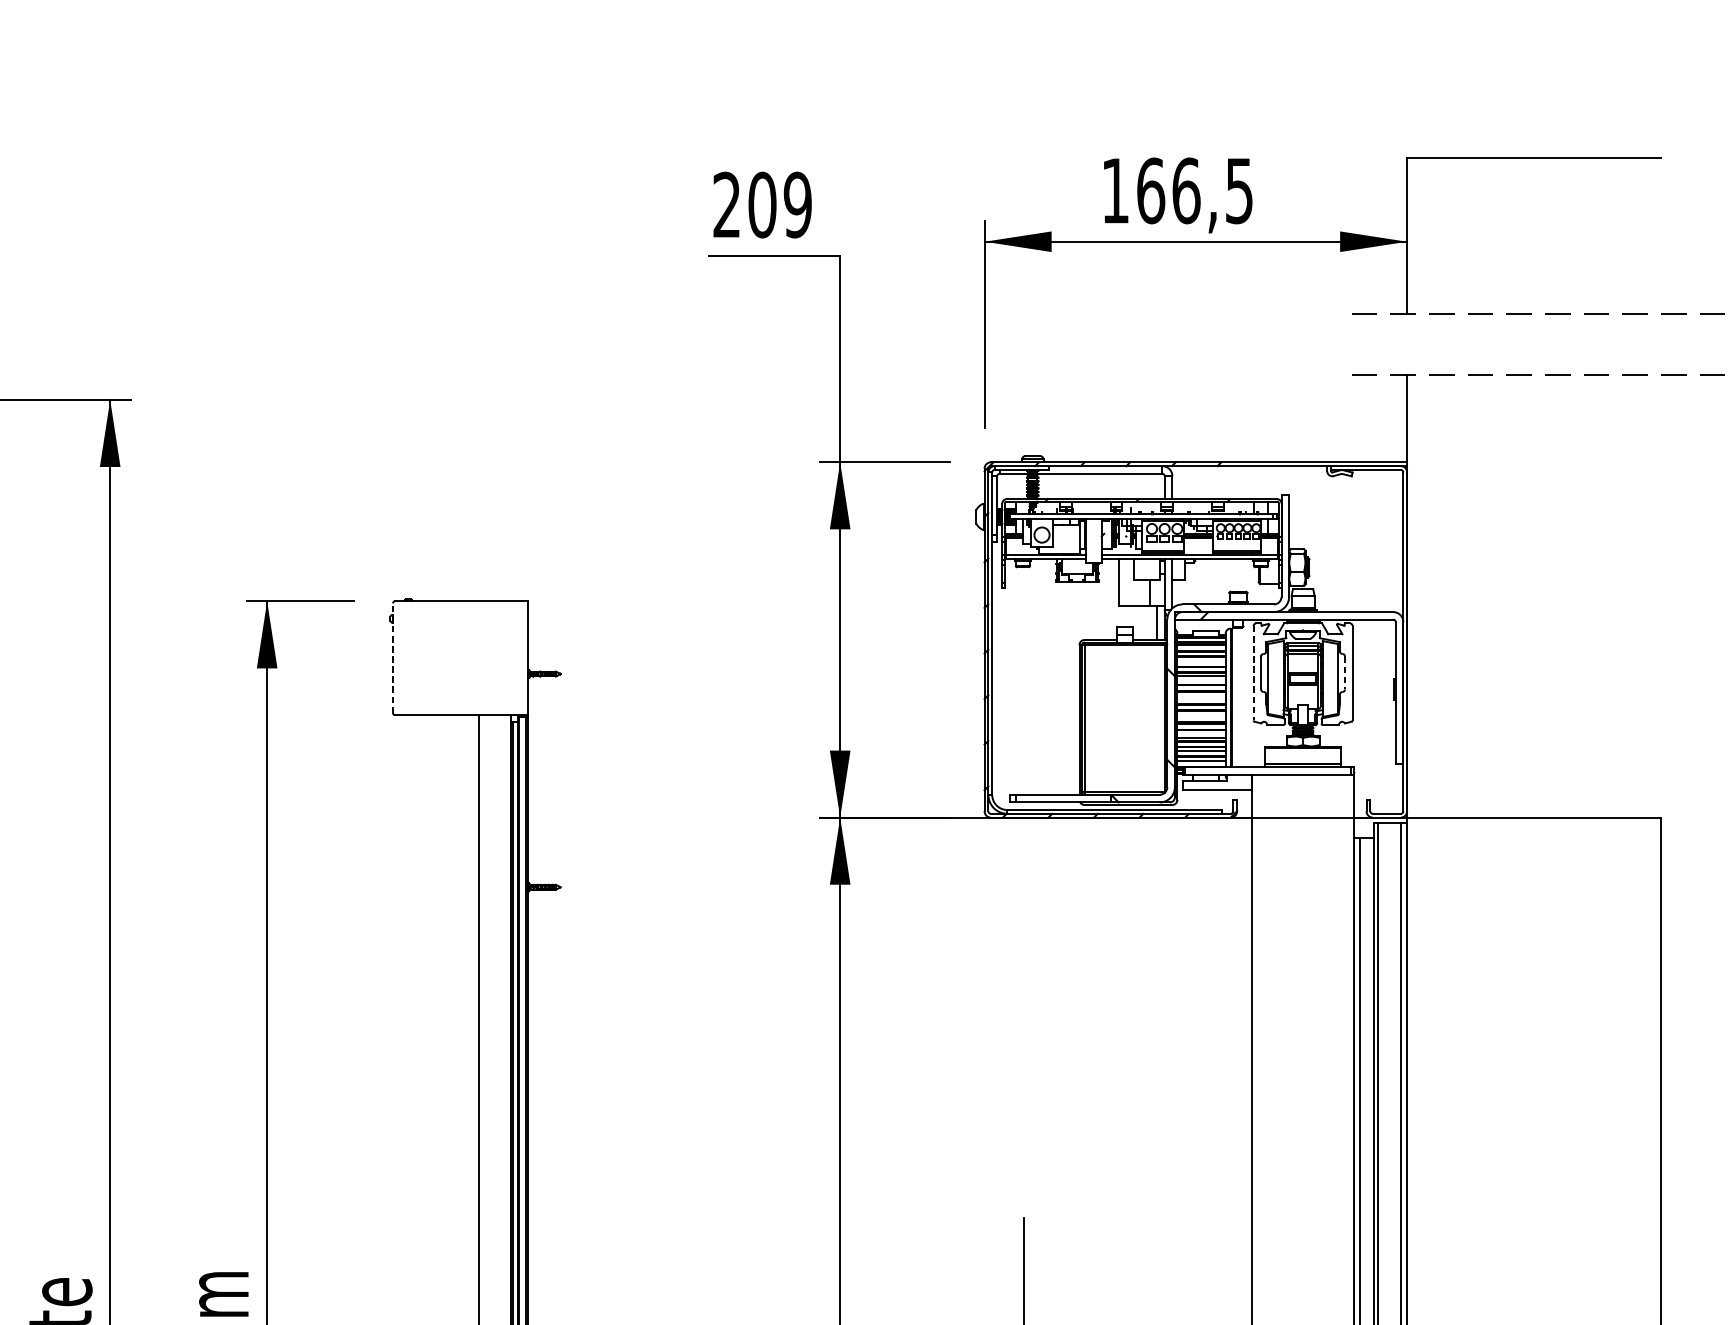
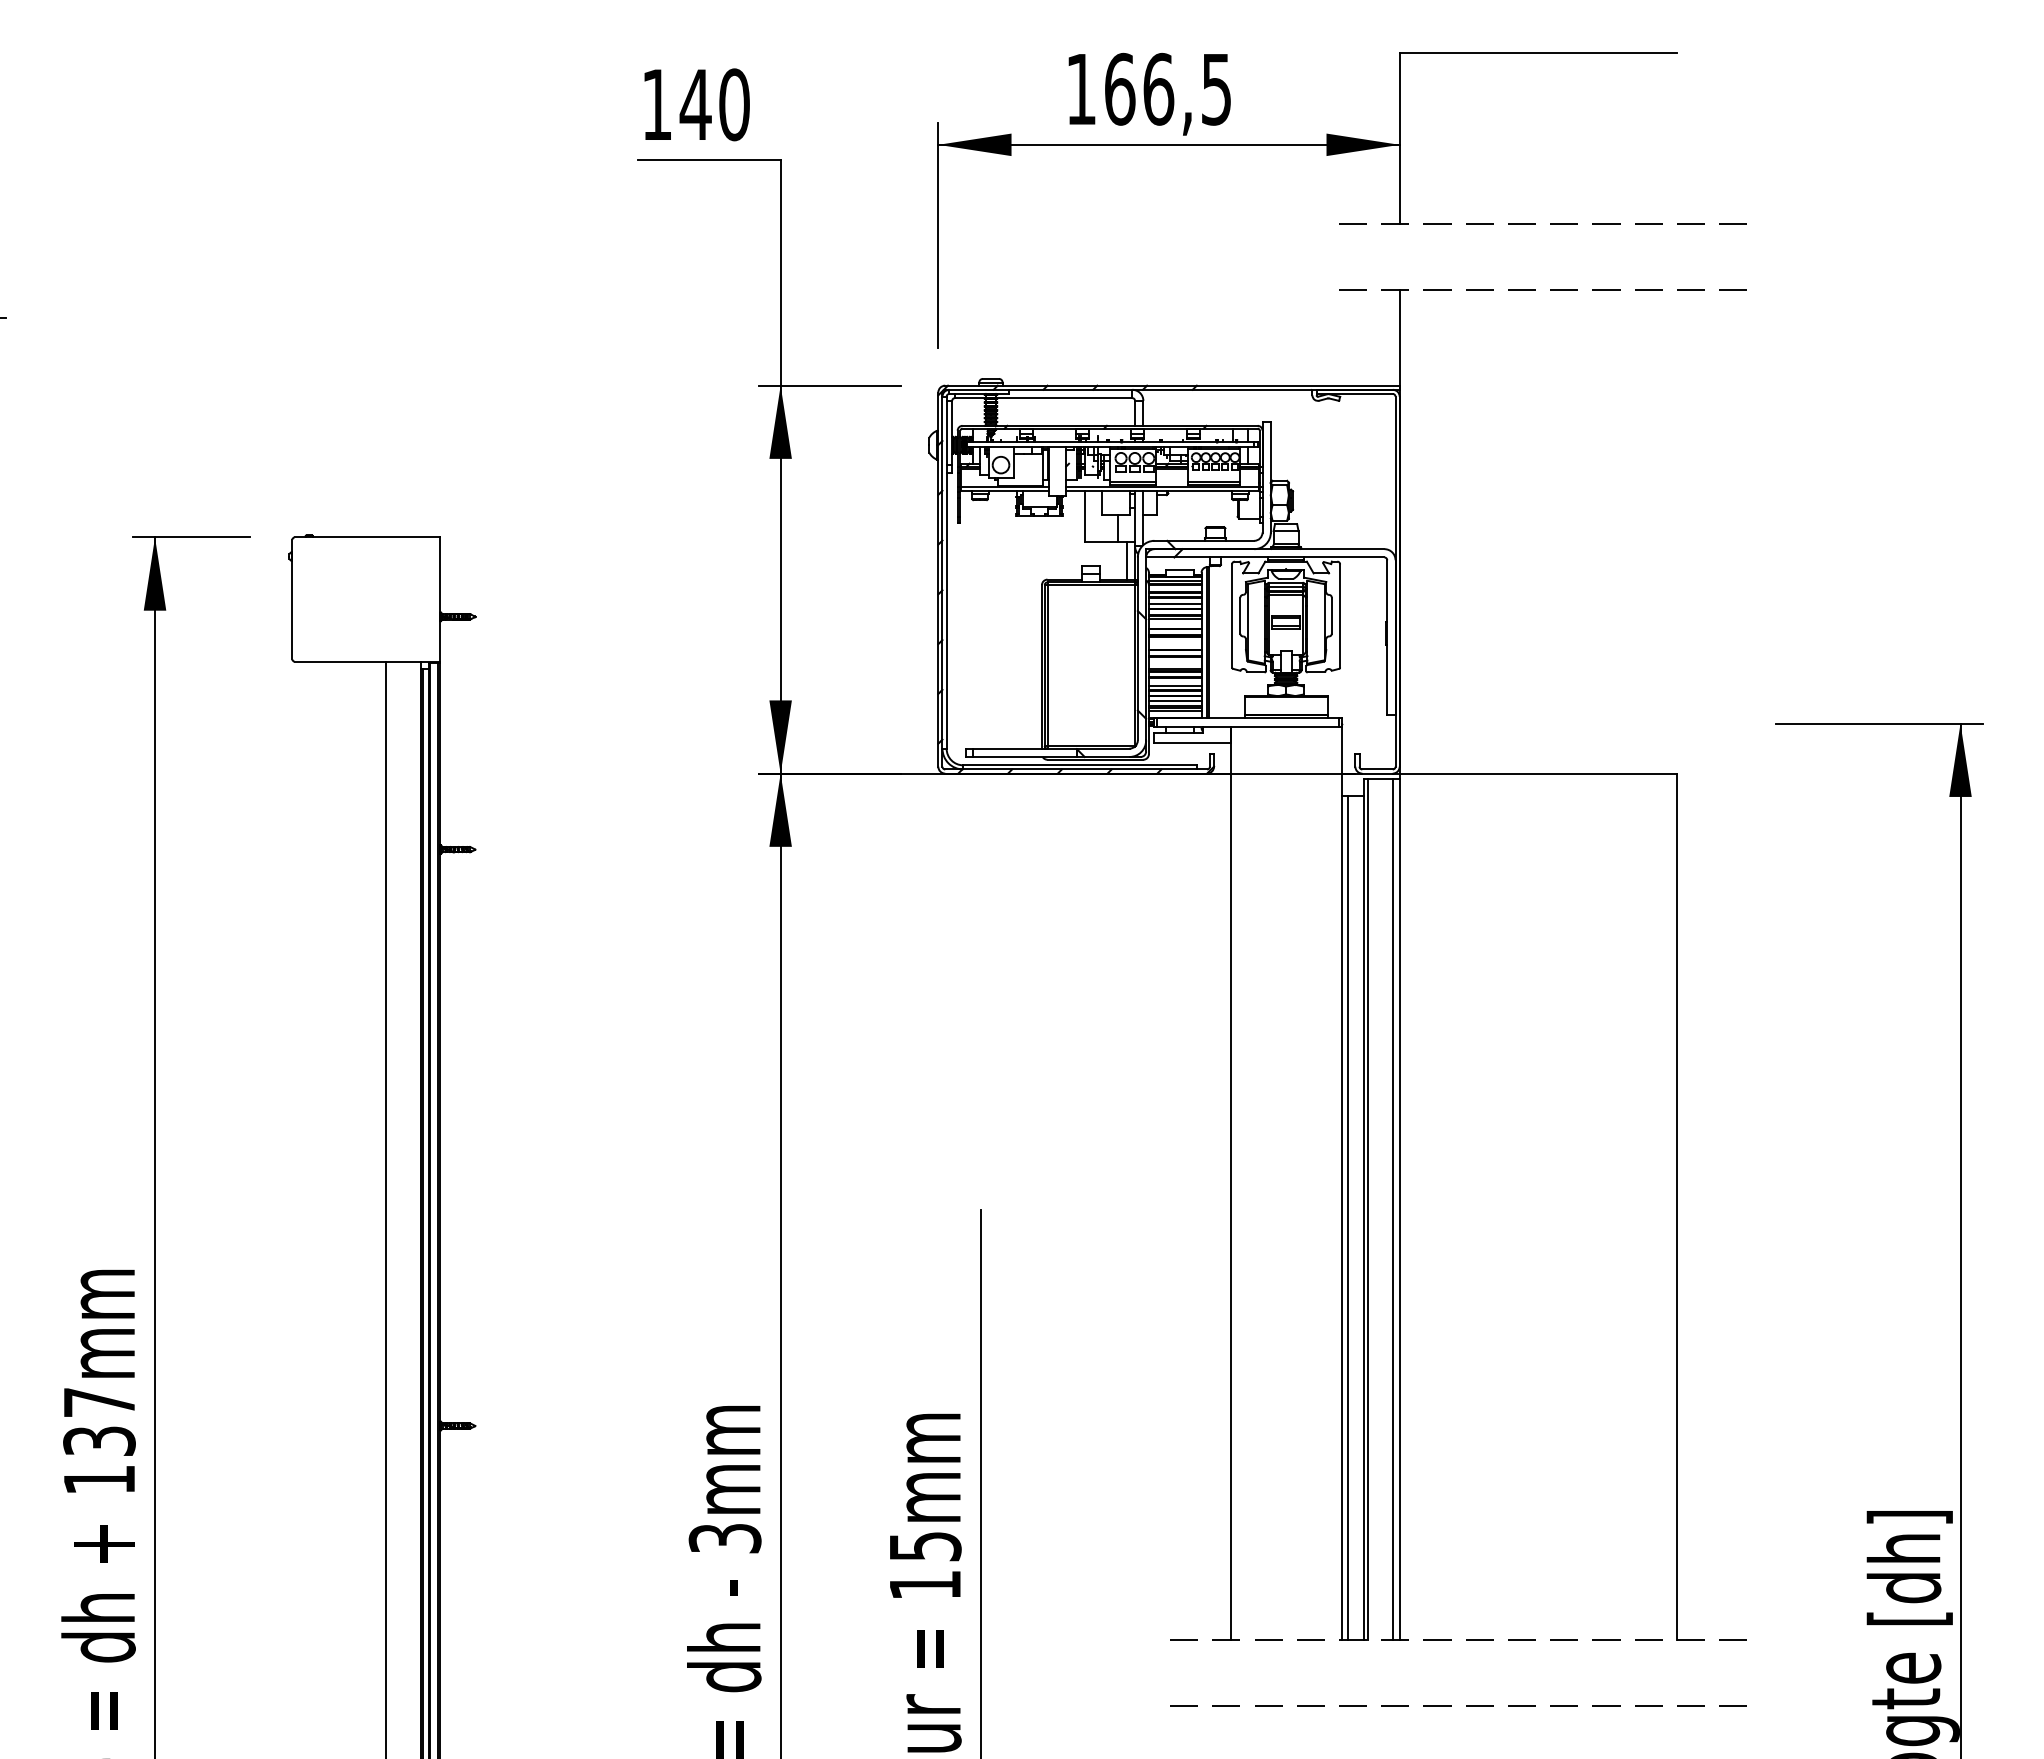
text: (762, 204) -> (695, 104), 209 -> 140
line: (393, 658) -> (292, 599), dashed -> solid
line: (1200, 661) -> (1174, 603), added
line: (1254, 672) -> (1232, 615), dashed -> solid
line: (1344, 673) -> (1331, 616), dashed -> solid

